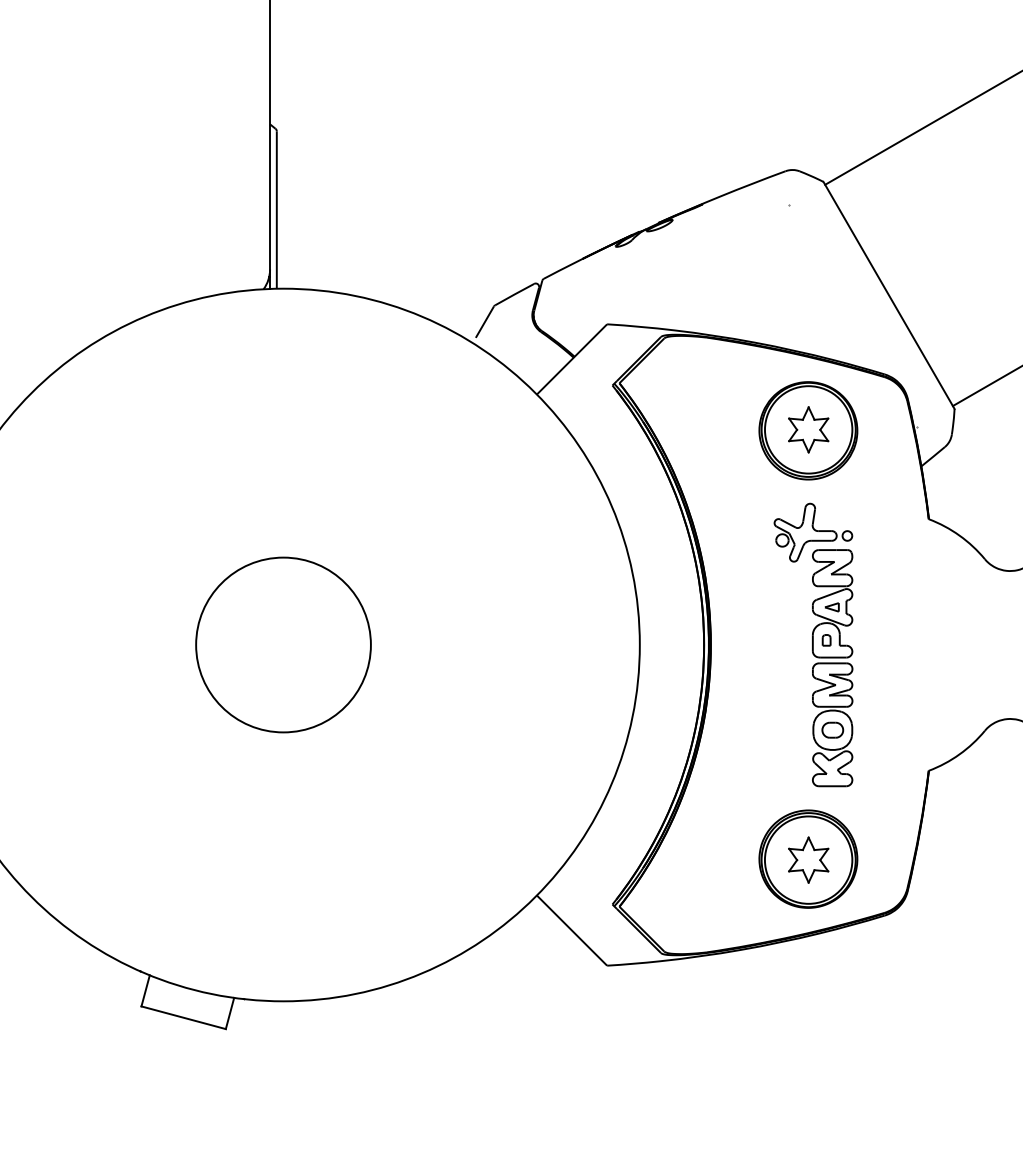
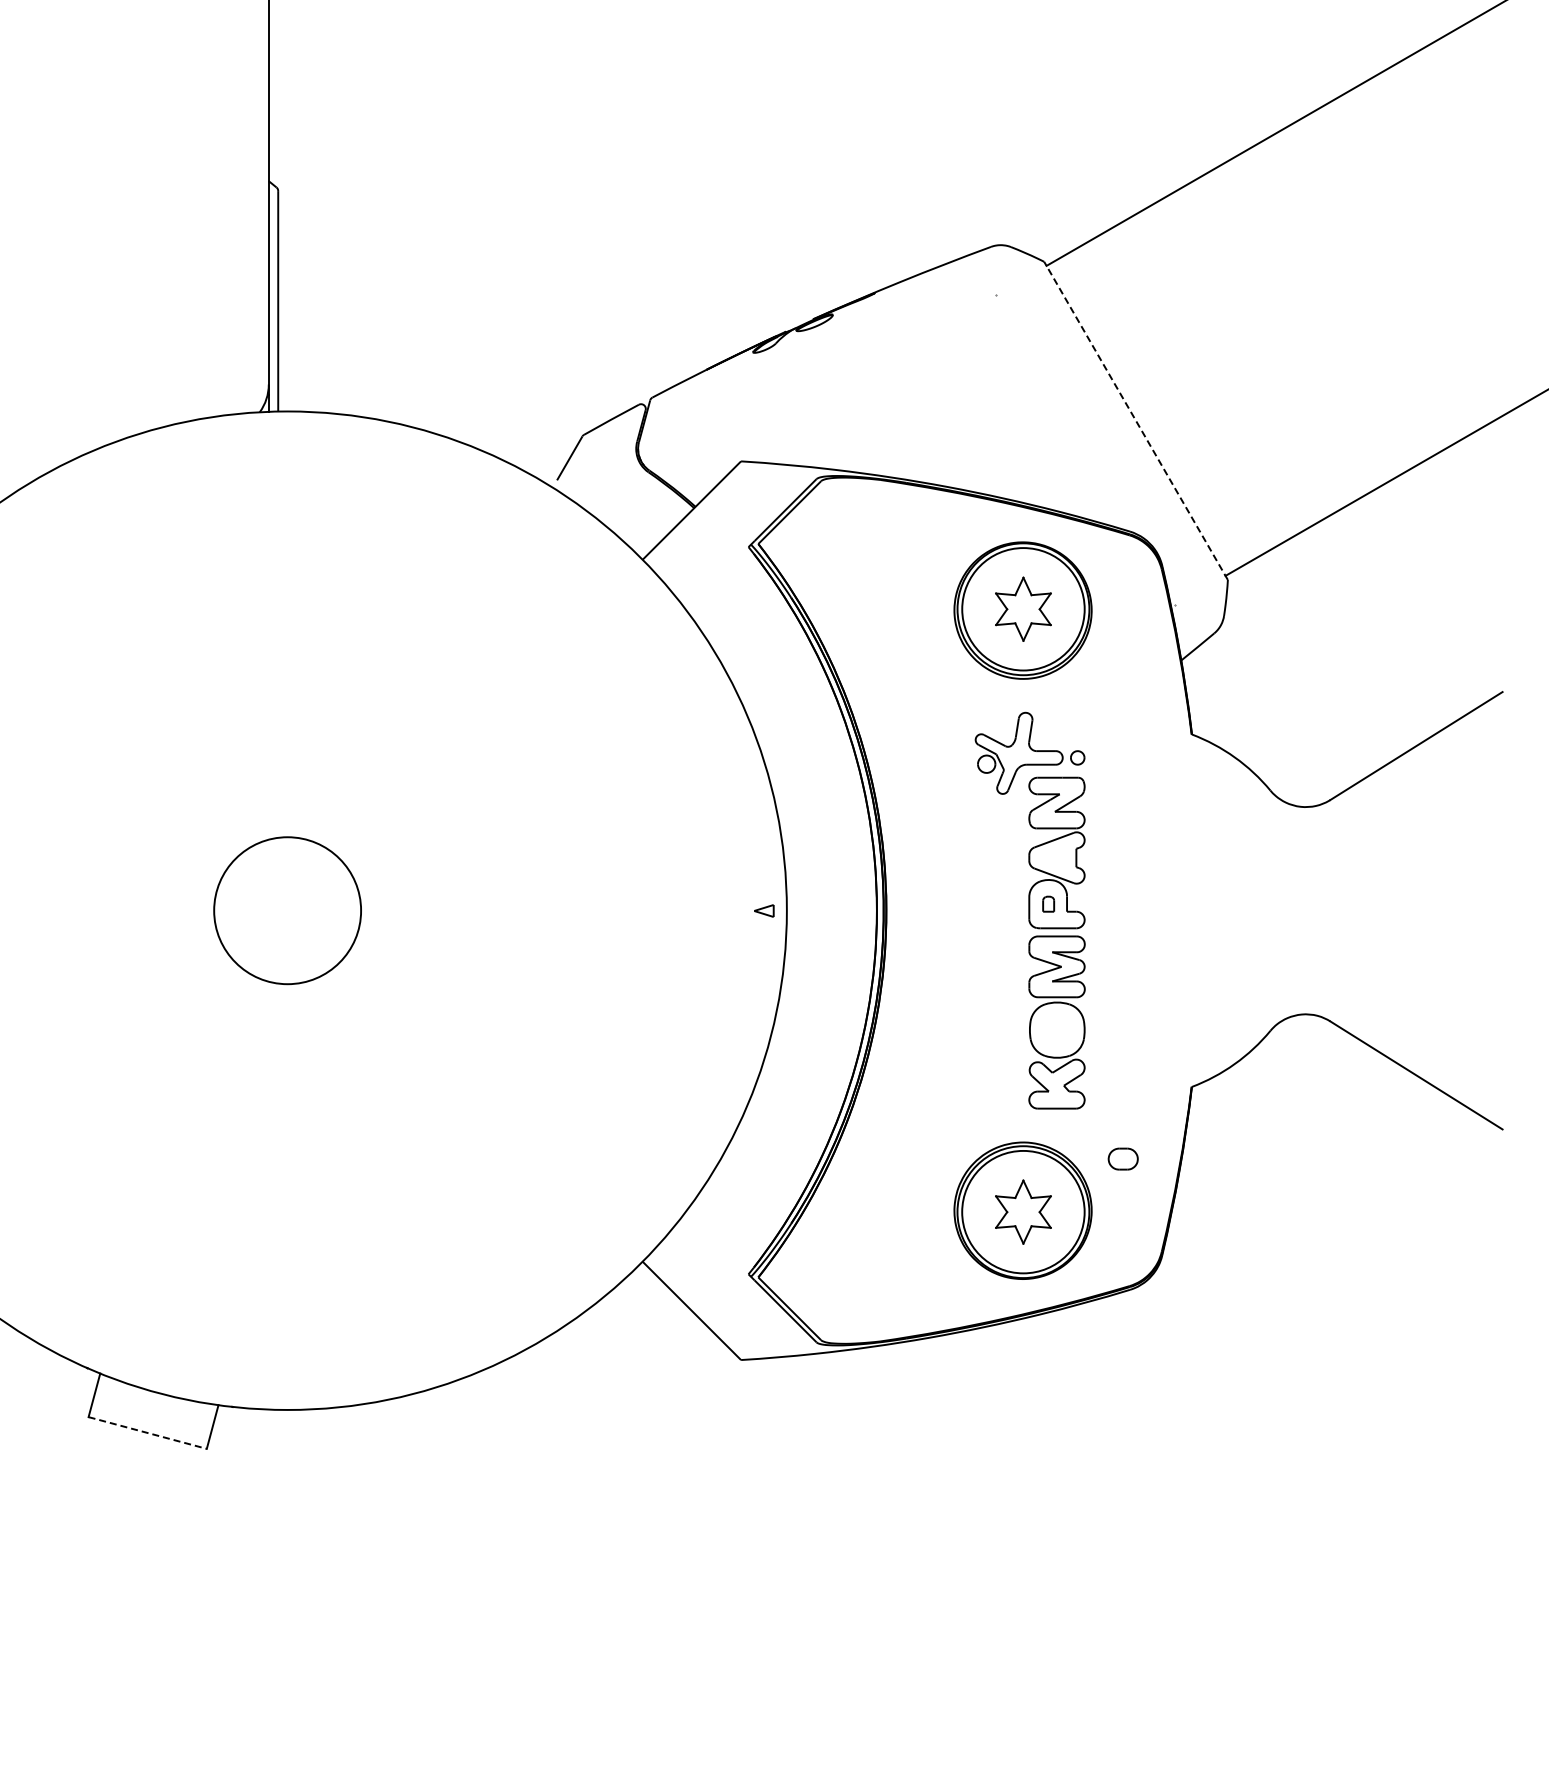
line: (889, 295) -> (1136, 420), solid -> dashed
part: (832, 607) -> (764, 910), moved
circle: (283, 644) -> (287, 910), size x0.6
part: (832, 729) -> (1122, 1158), moved
line: (184, 1018) -> (148, 1433), solid -> dashed

